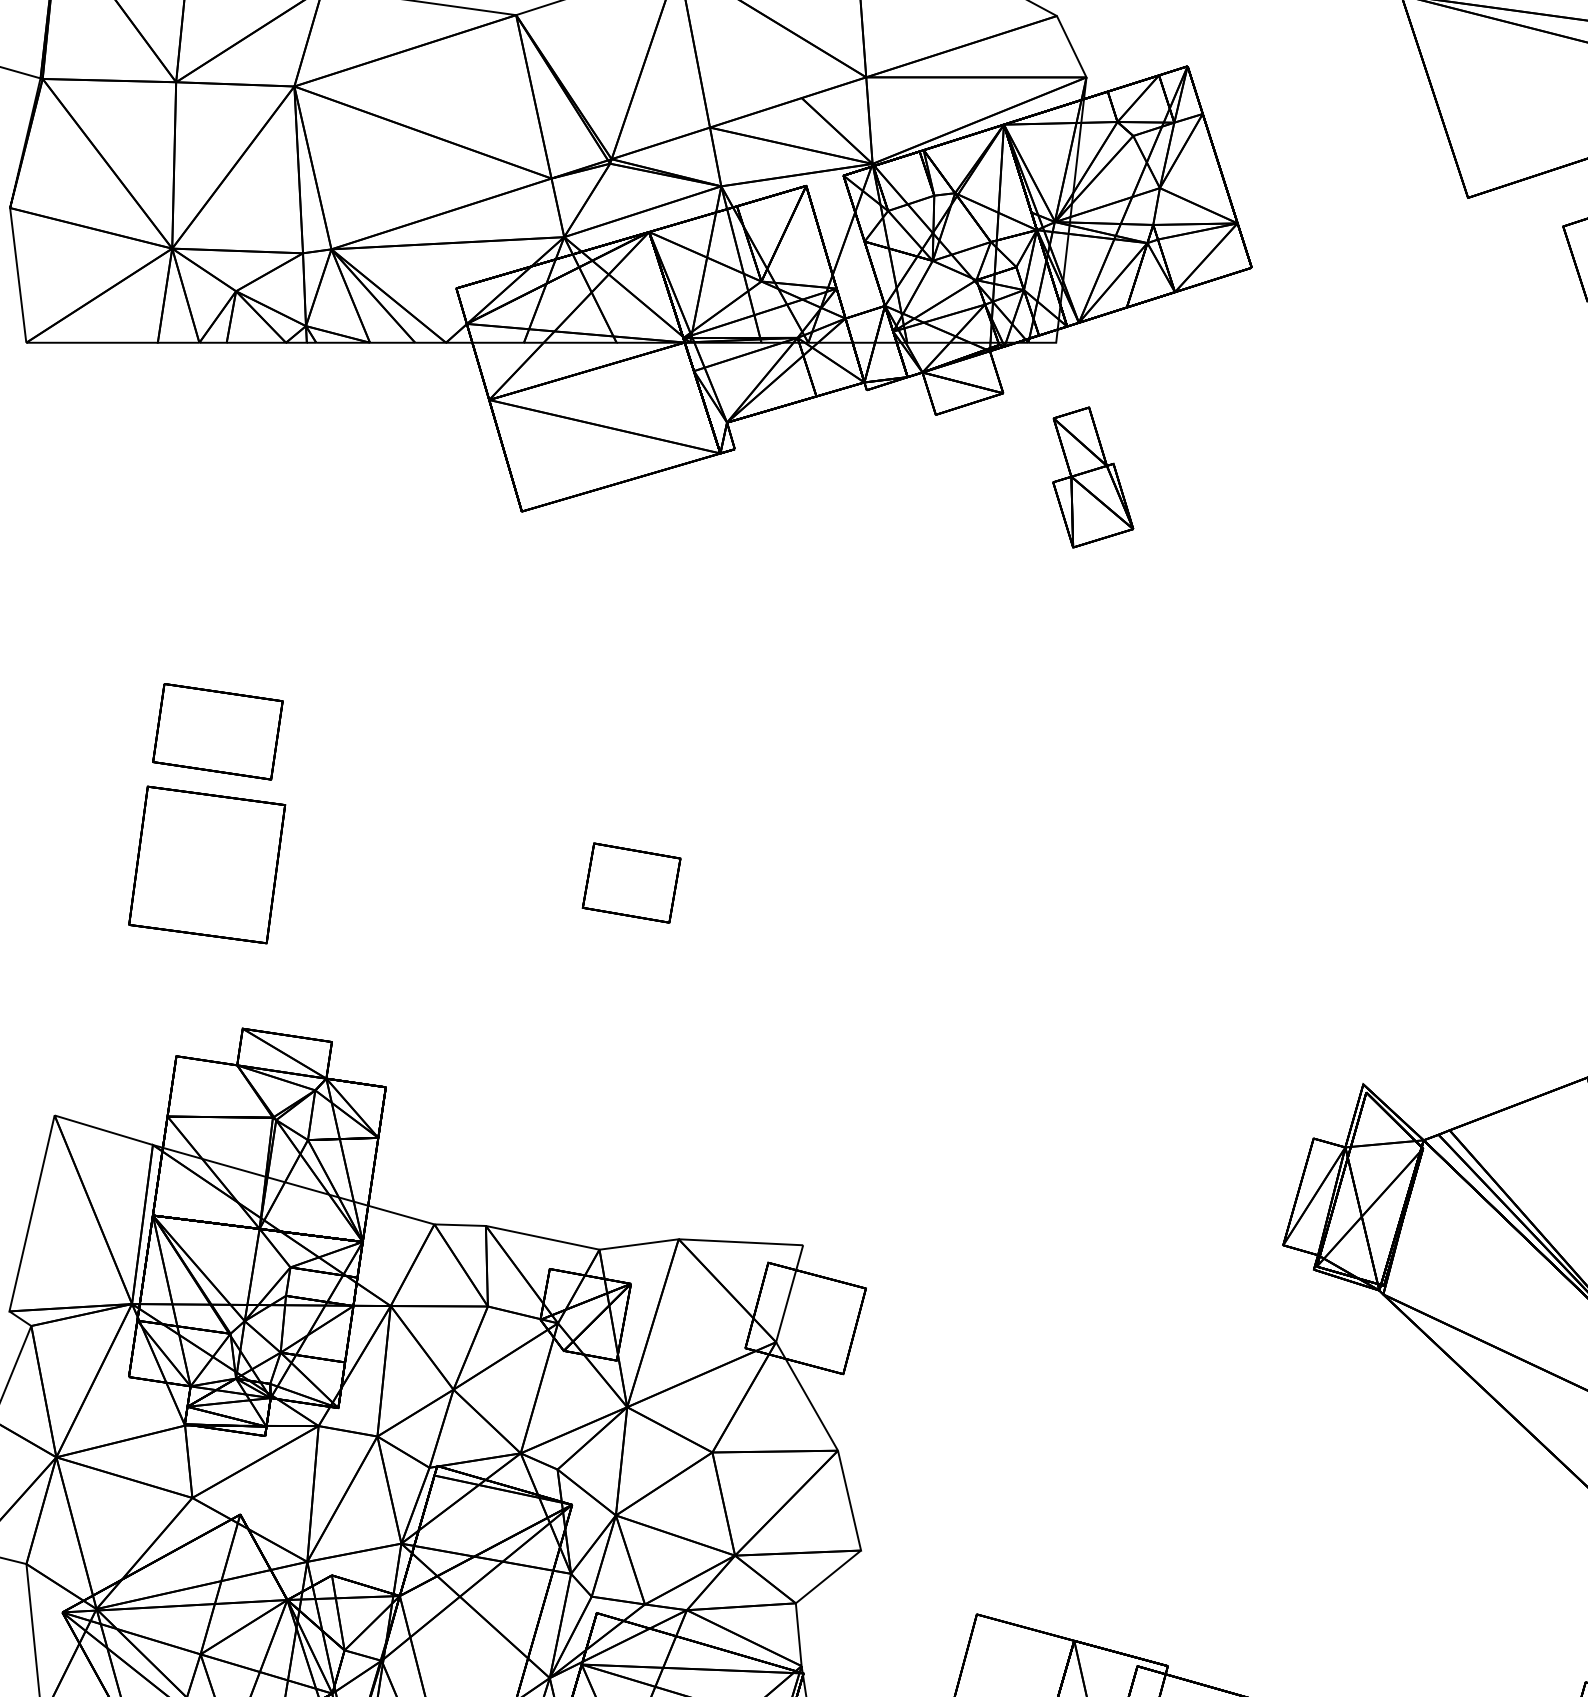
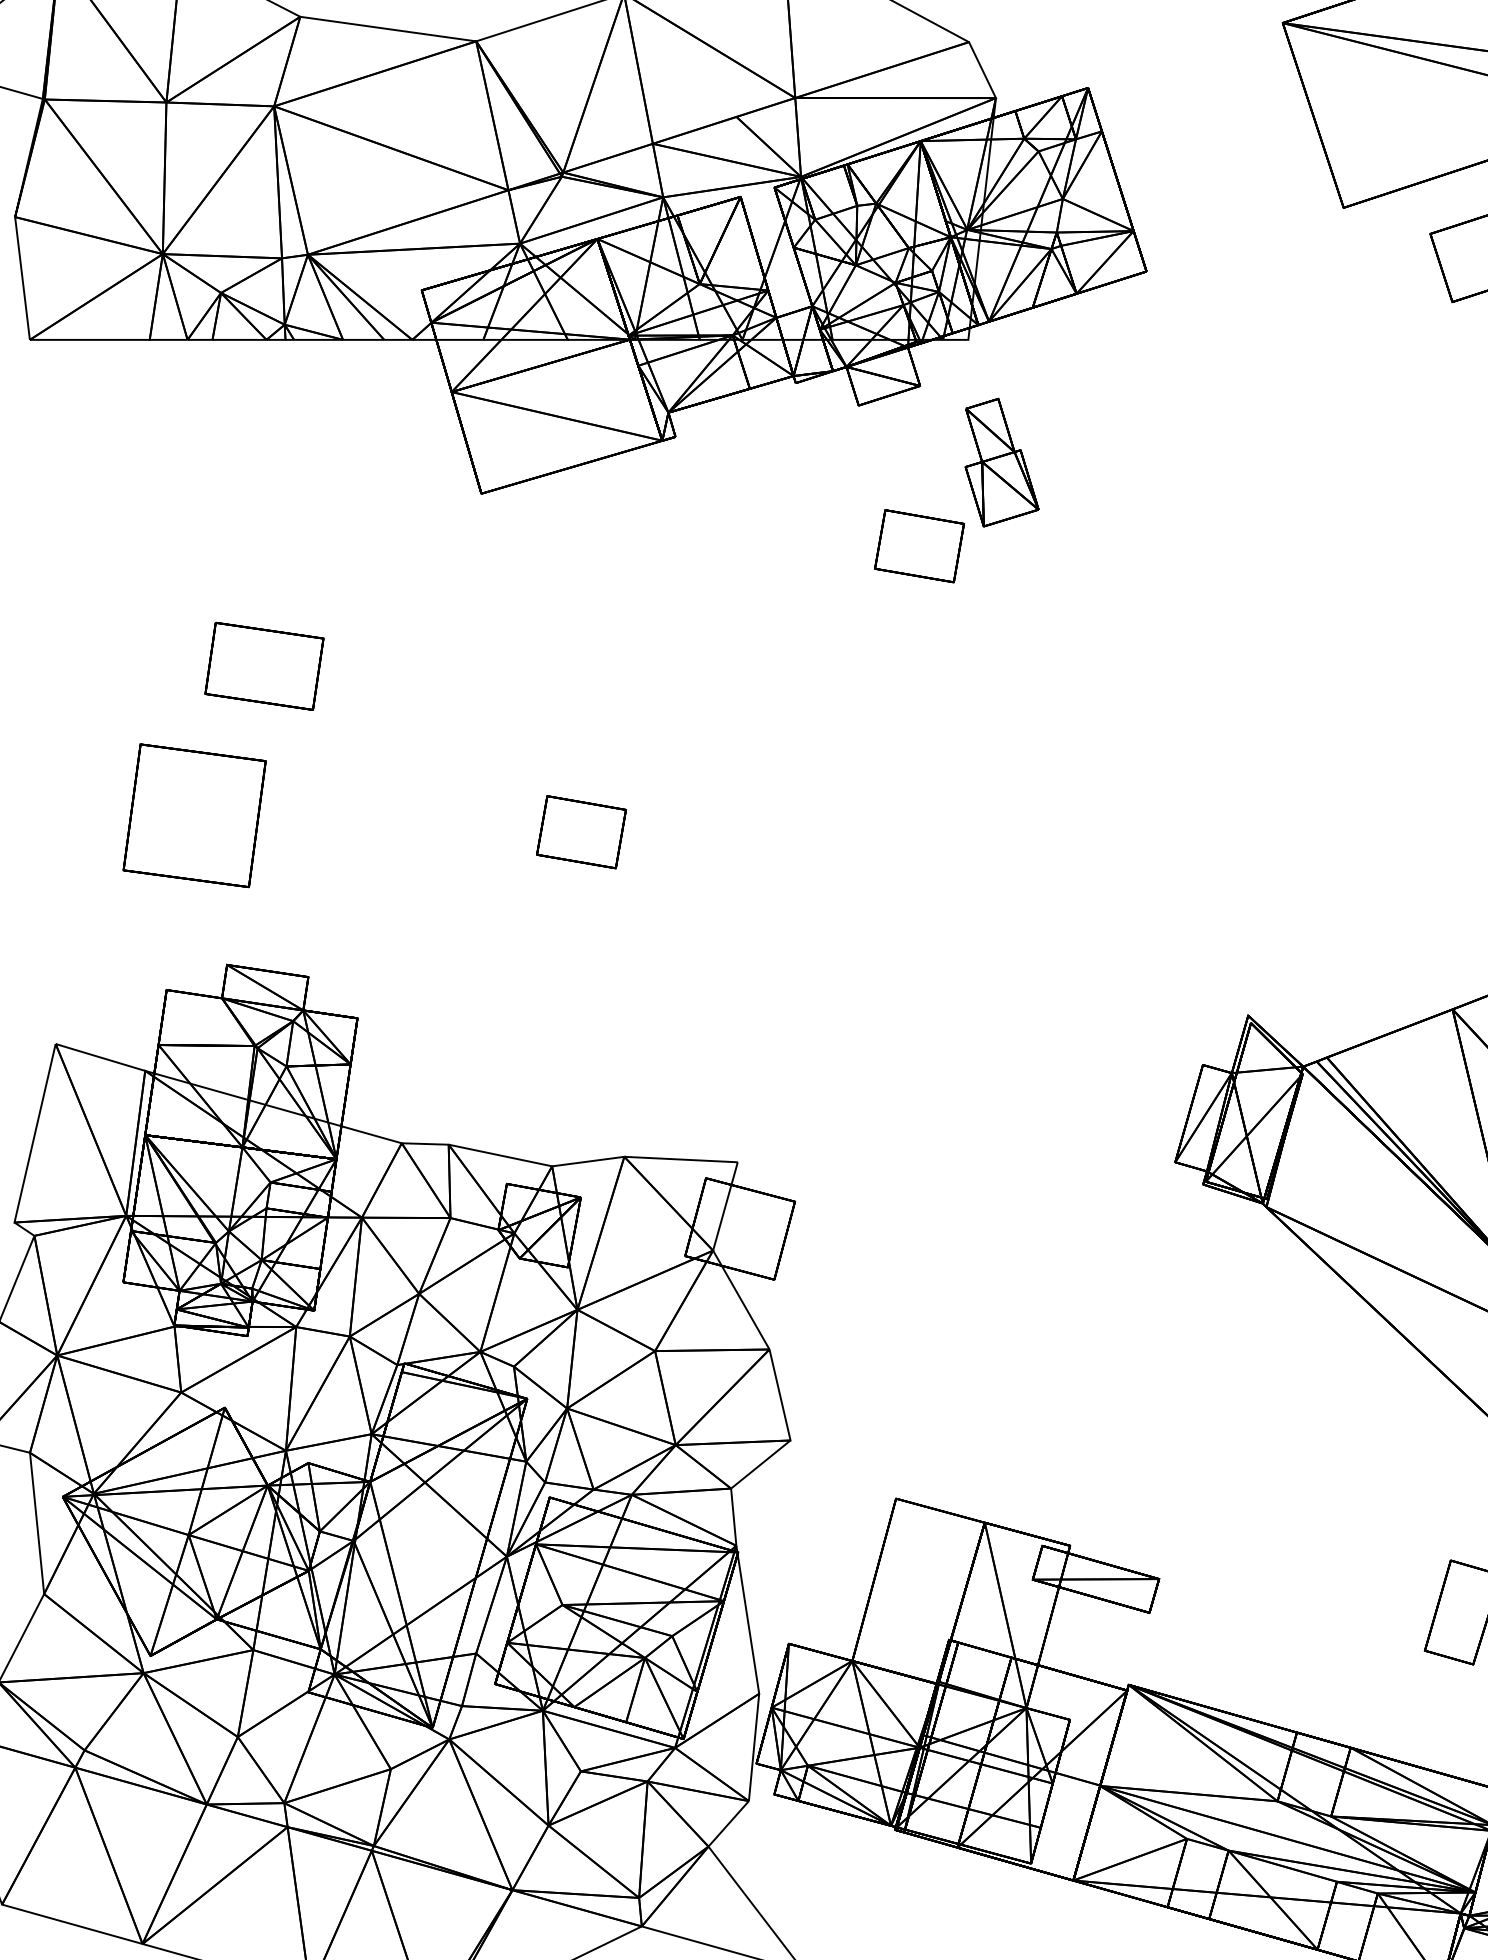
part: (1002, 569) -> (919, 546), added
part: (217, 730) -> (264, 665), moved

